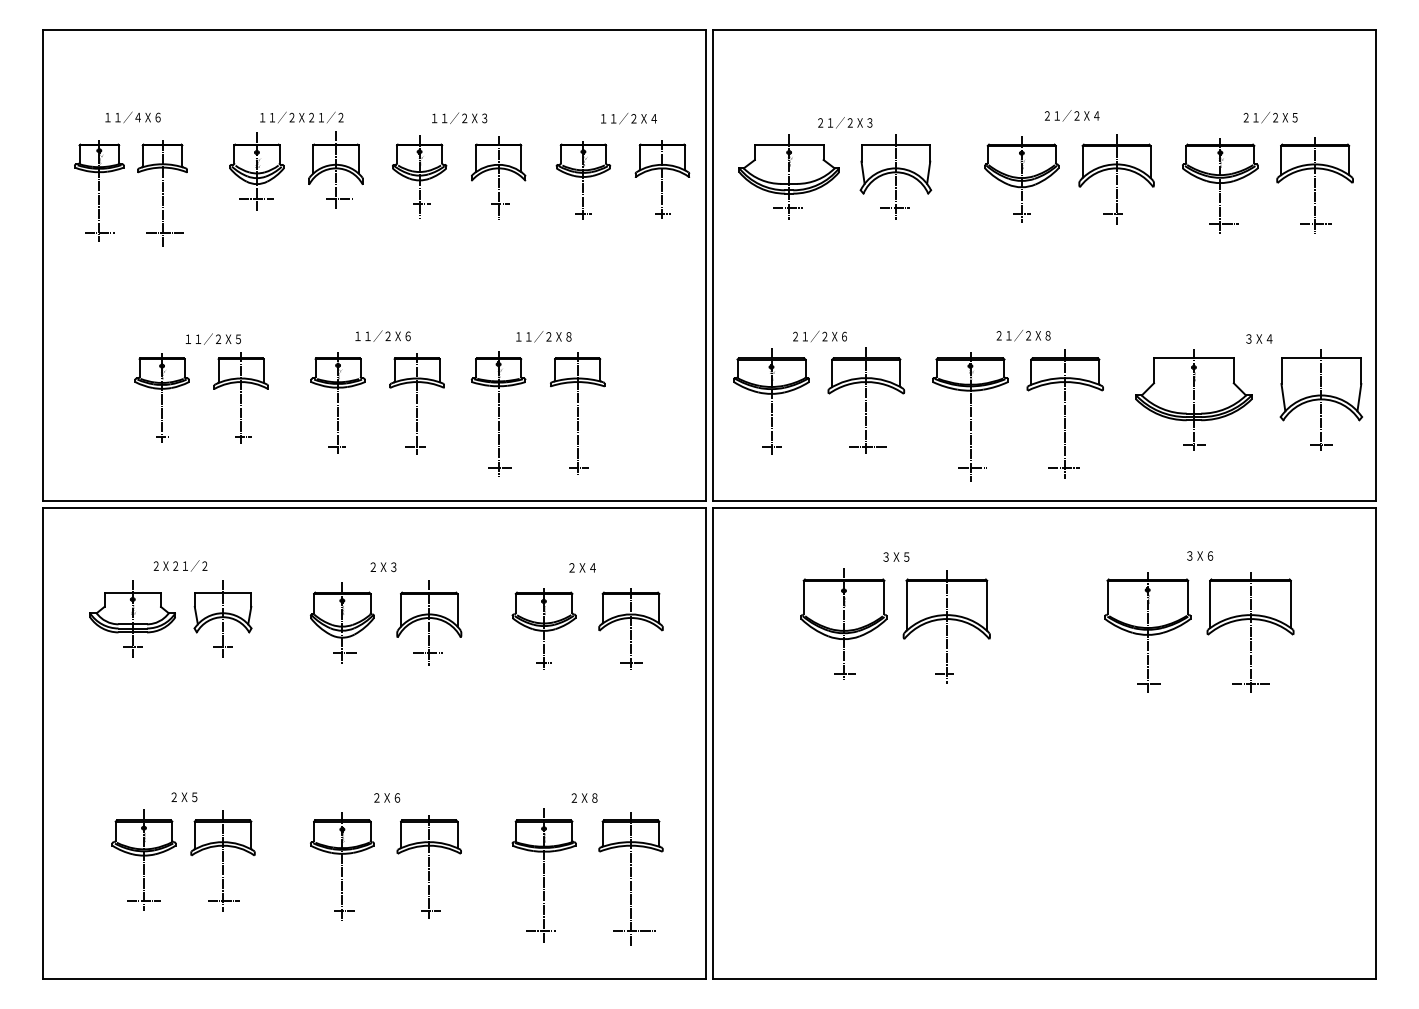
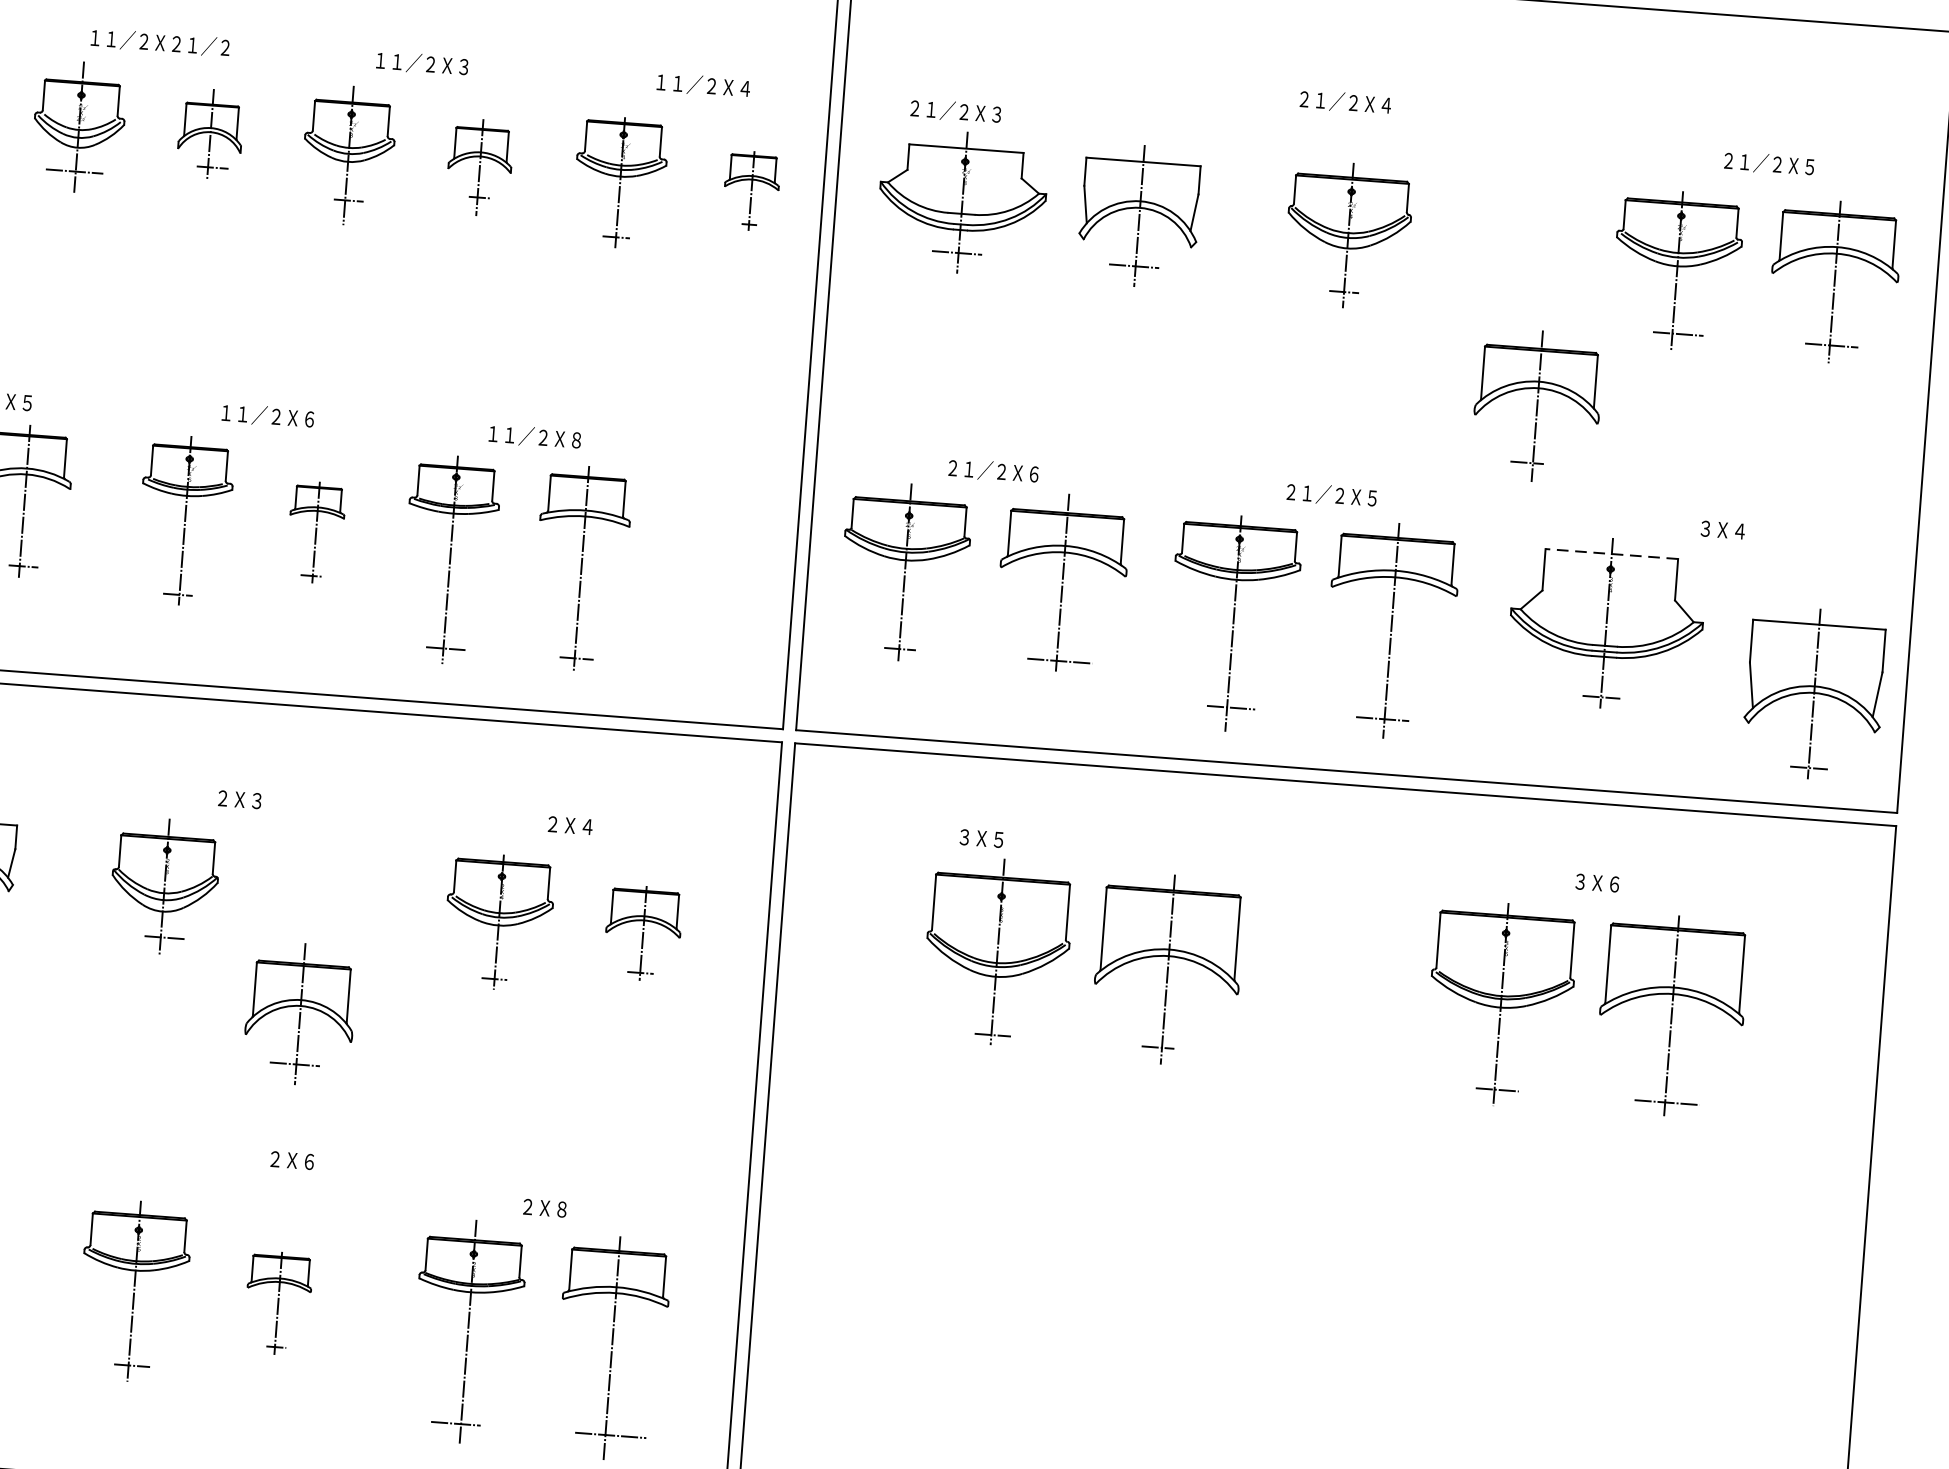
text: (1072, 115) -> (1346, 101), moved
text: (845, 122) -> (956, 110), moved
part: (335, 169) -> (209, 133), size x0.7
part: (498, 177) -> (479, 166), size x0.7
part: (662, 179) -> (751, 190), size x0.6
part: (1116, 179) -> (1537, 406), moved
text: (1047, 335) -> (1371, 497), ２１／２Ｘ８ -> ２１／２Ｘ５
line: (1193, 358) -> (1611, 554), solid -> dashed
part: (1321, 399) -> (1814, 693), moved
part: (416, 403) -> (315, 531), size x0.6
text: (896, 556) -> (981, 837), moved
part: (429, 622) -> (300, 1013), moved
part: (630, 628) -> (642, 932), size x0.7
text: (387, 797) -> (292, 1159), moved
part: (428, 866) -> (277, 1302), size x0.6

